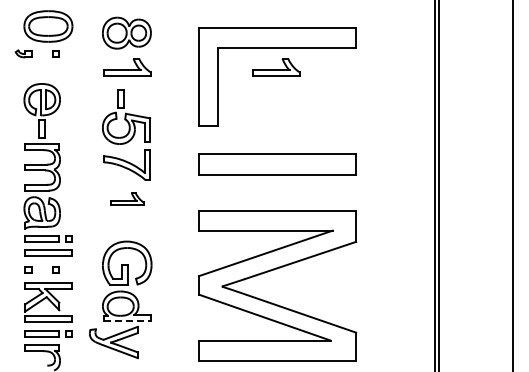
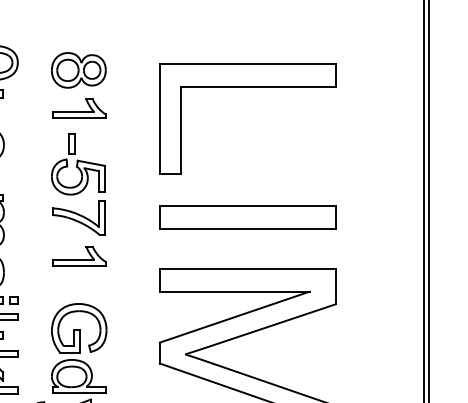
part: (276, 67) -> (246, 108), removed
part: (127, 198) -> (79, 255), size x1.43
line: (127, 321) -> (79, 393), dashed -> solid

